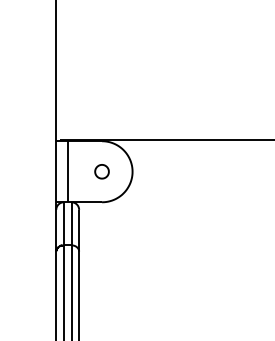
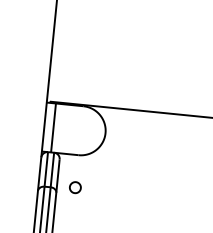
part: (101, 171) -> (74, 187), moved

